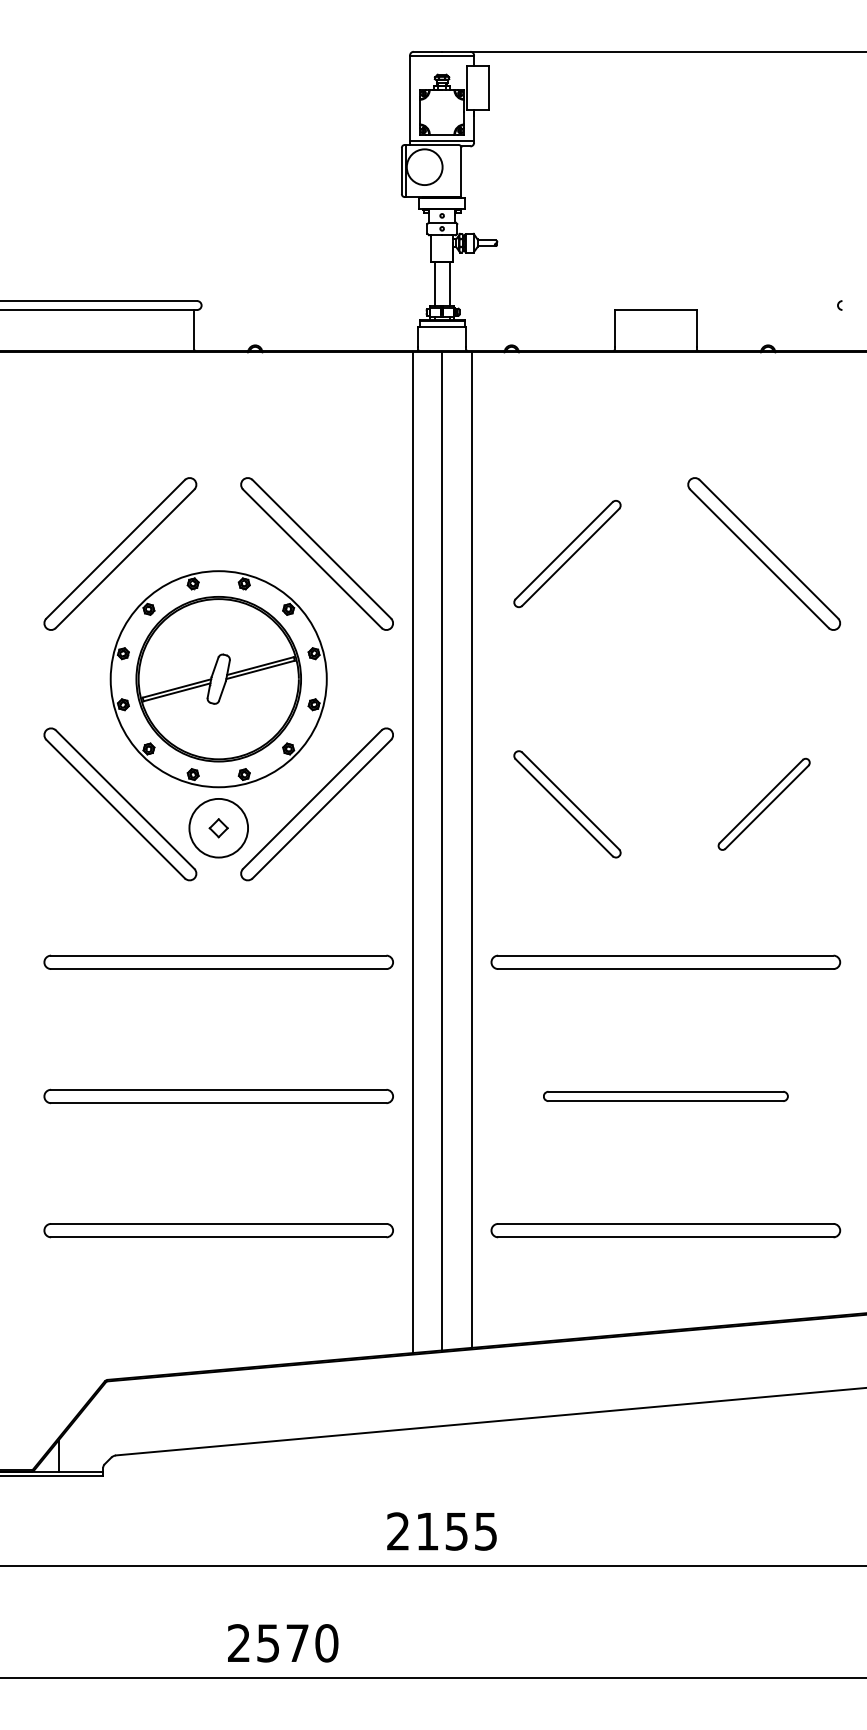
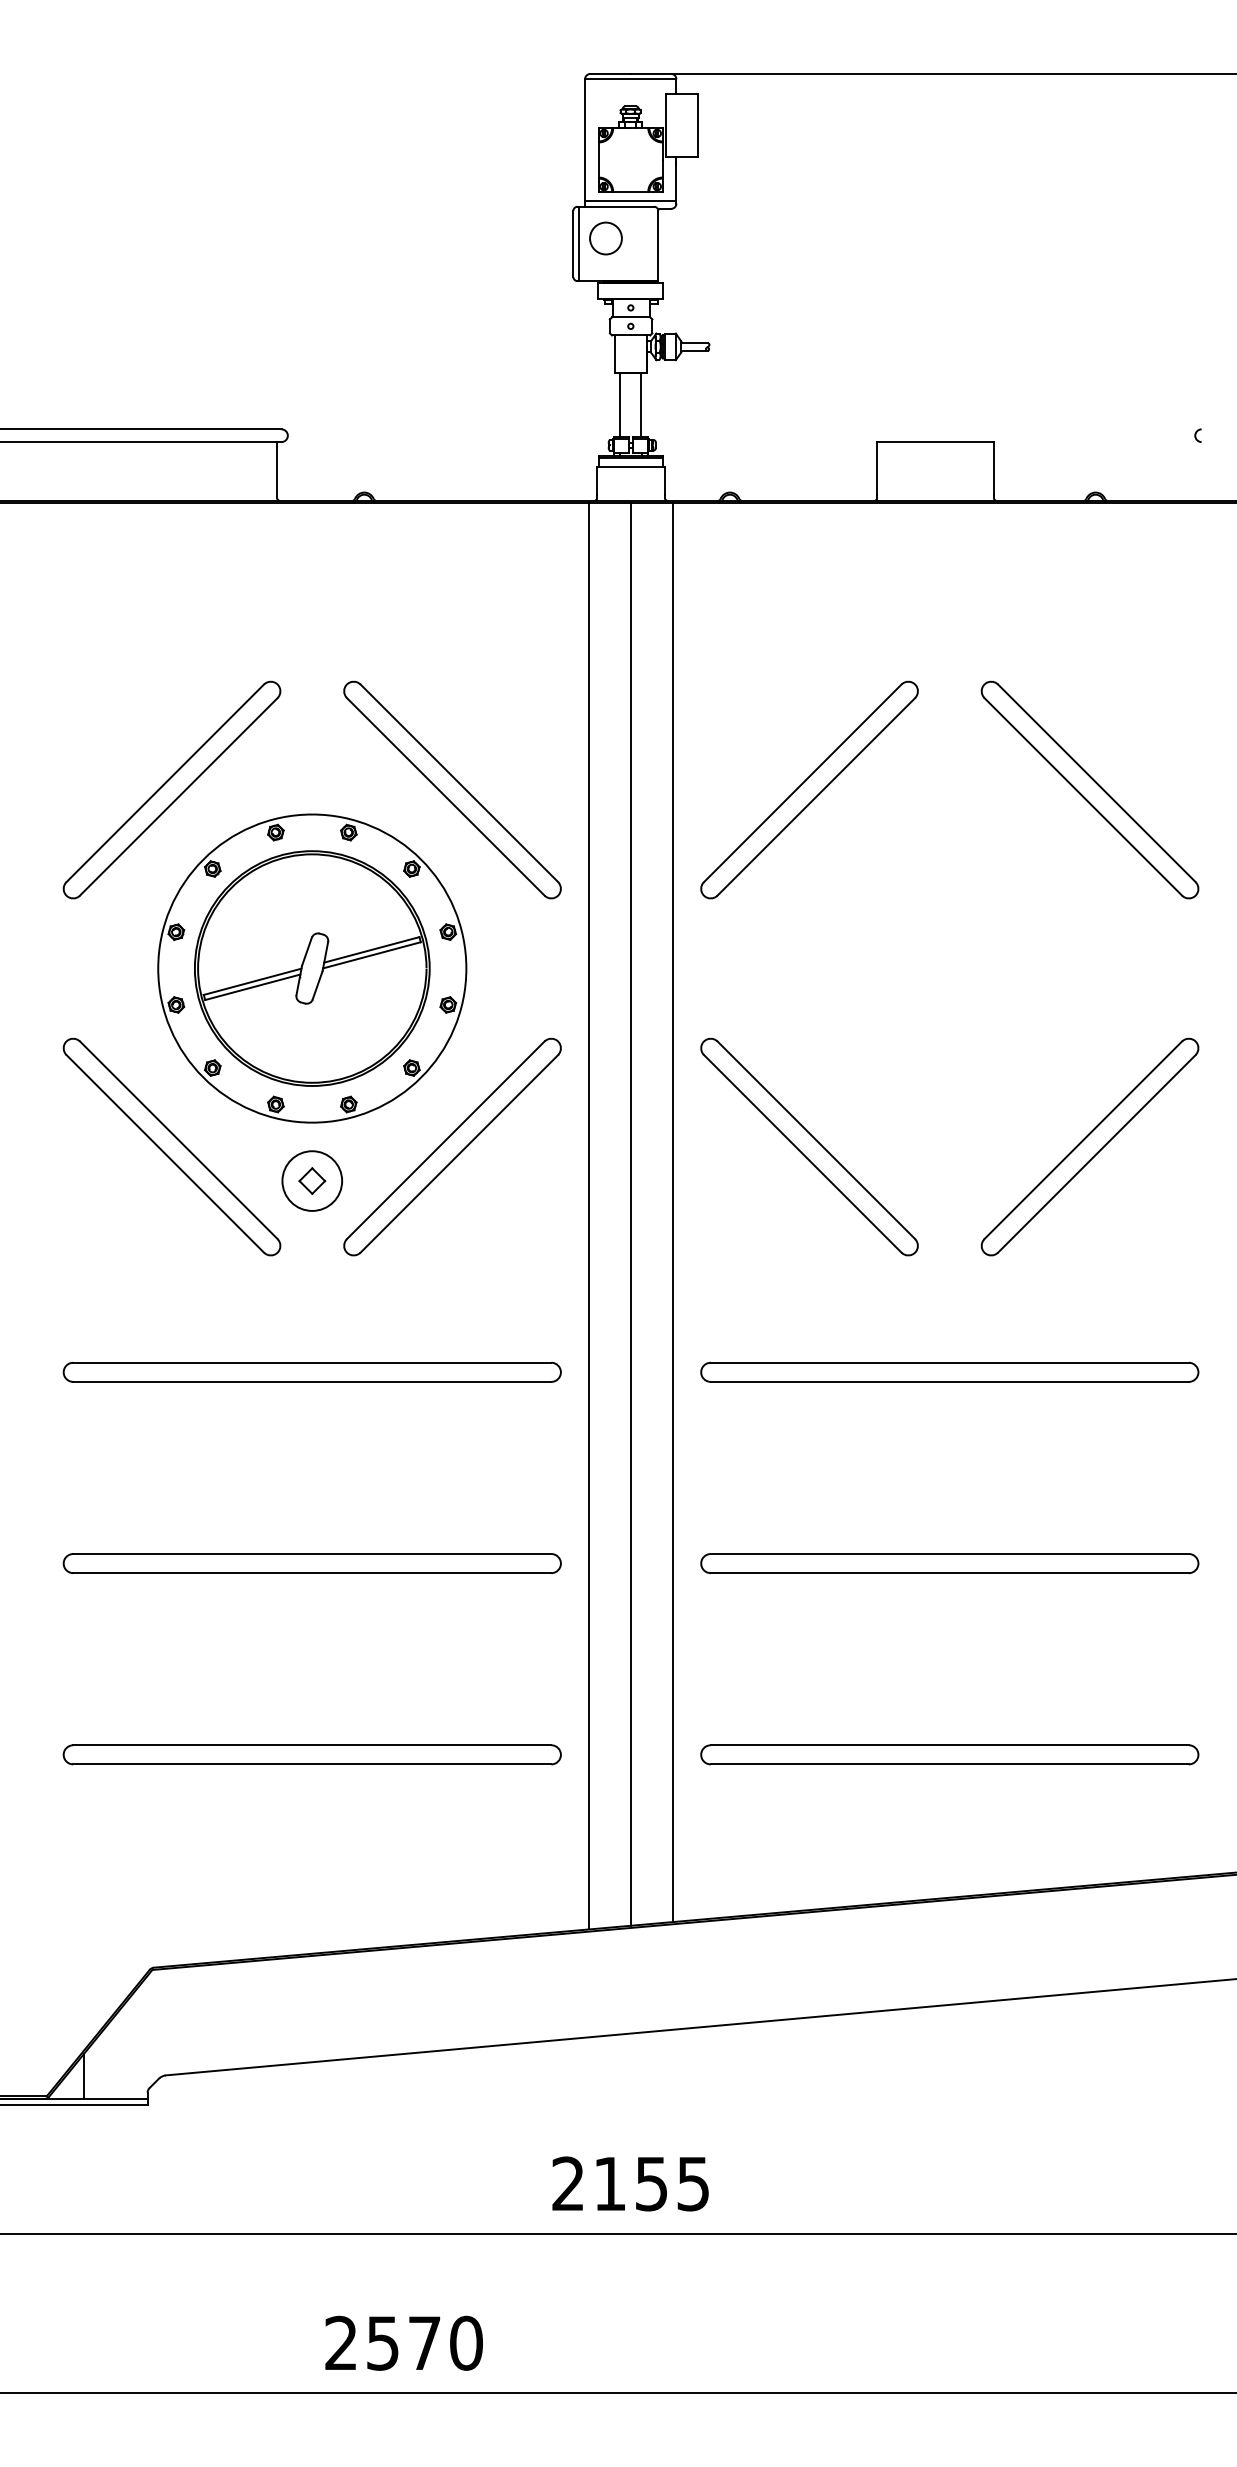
circle: (424, 167) -> (605, 238), size x0.62
part: (567, 553) -> (809, 789), size x1.43
part: (567, 803) -> (809, 1146), size x1.43
part: (763, 803) -> (1089, 1146), size x1.67
circle: (218, 827) -> (312, 1180), size x0.71
part: (665, 1096) -> (949, 1563), size x1.43

